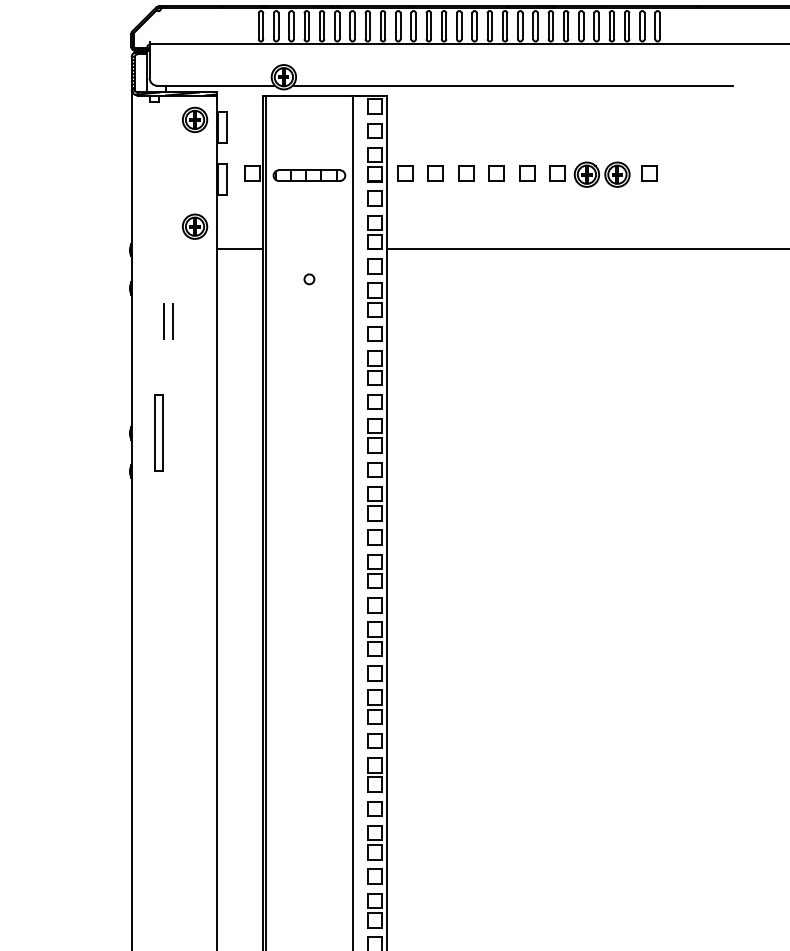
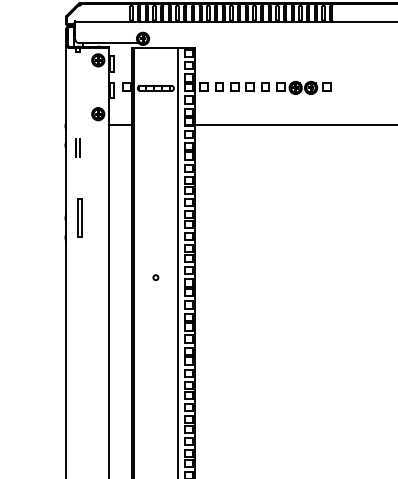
line: (513, 86) -> (258, 43), removed
circle: (308, 278) -> (155, 277), moved
part: (167, 320) -> (77, 147), moved

